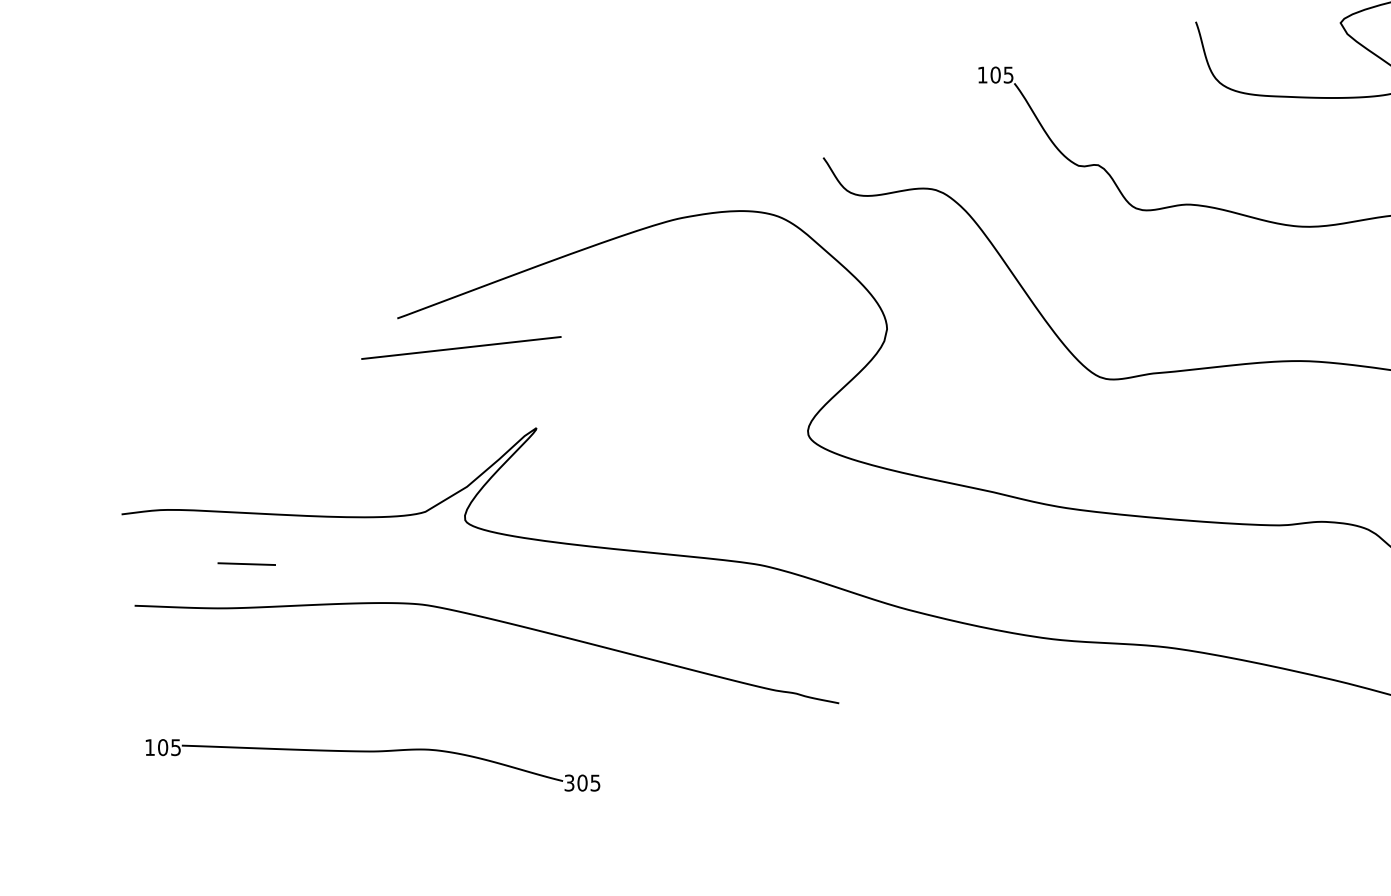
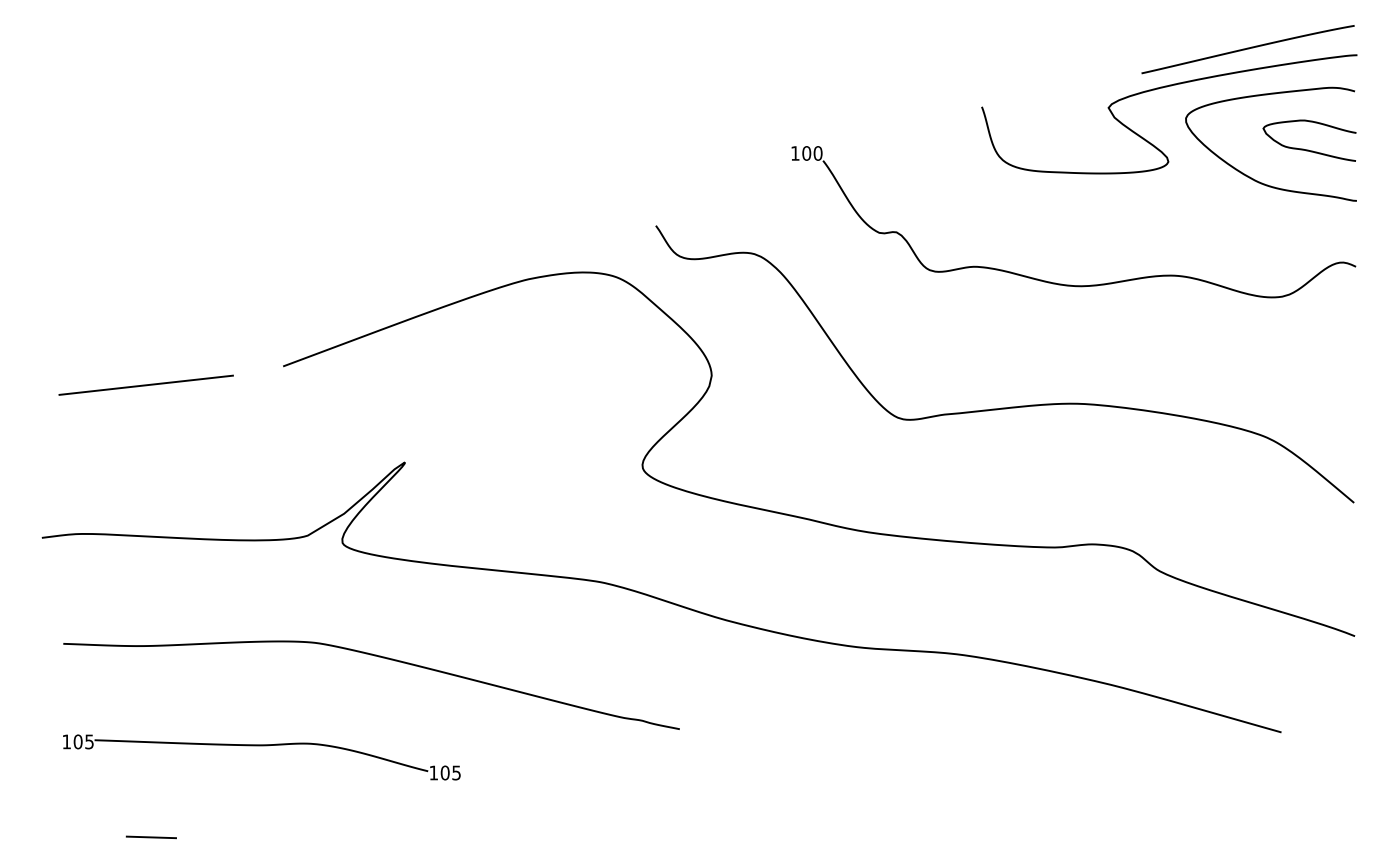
text: (1007, 75) -> (817, 153), 105 -> 100
line: (460, 347) -> (145, 384), moved
line: (245, 564) -> (150, 837), moved
curve: (494, 621) -> (378, 657), moved
text: (569, 782) -> (433, 772), 305 -> 105

